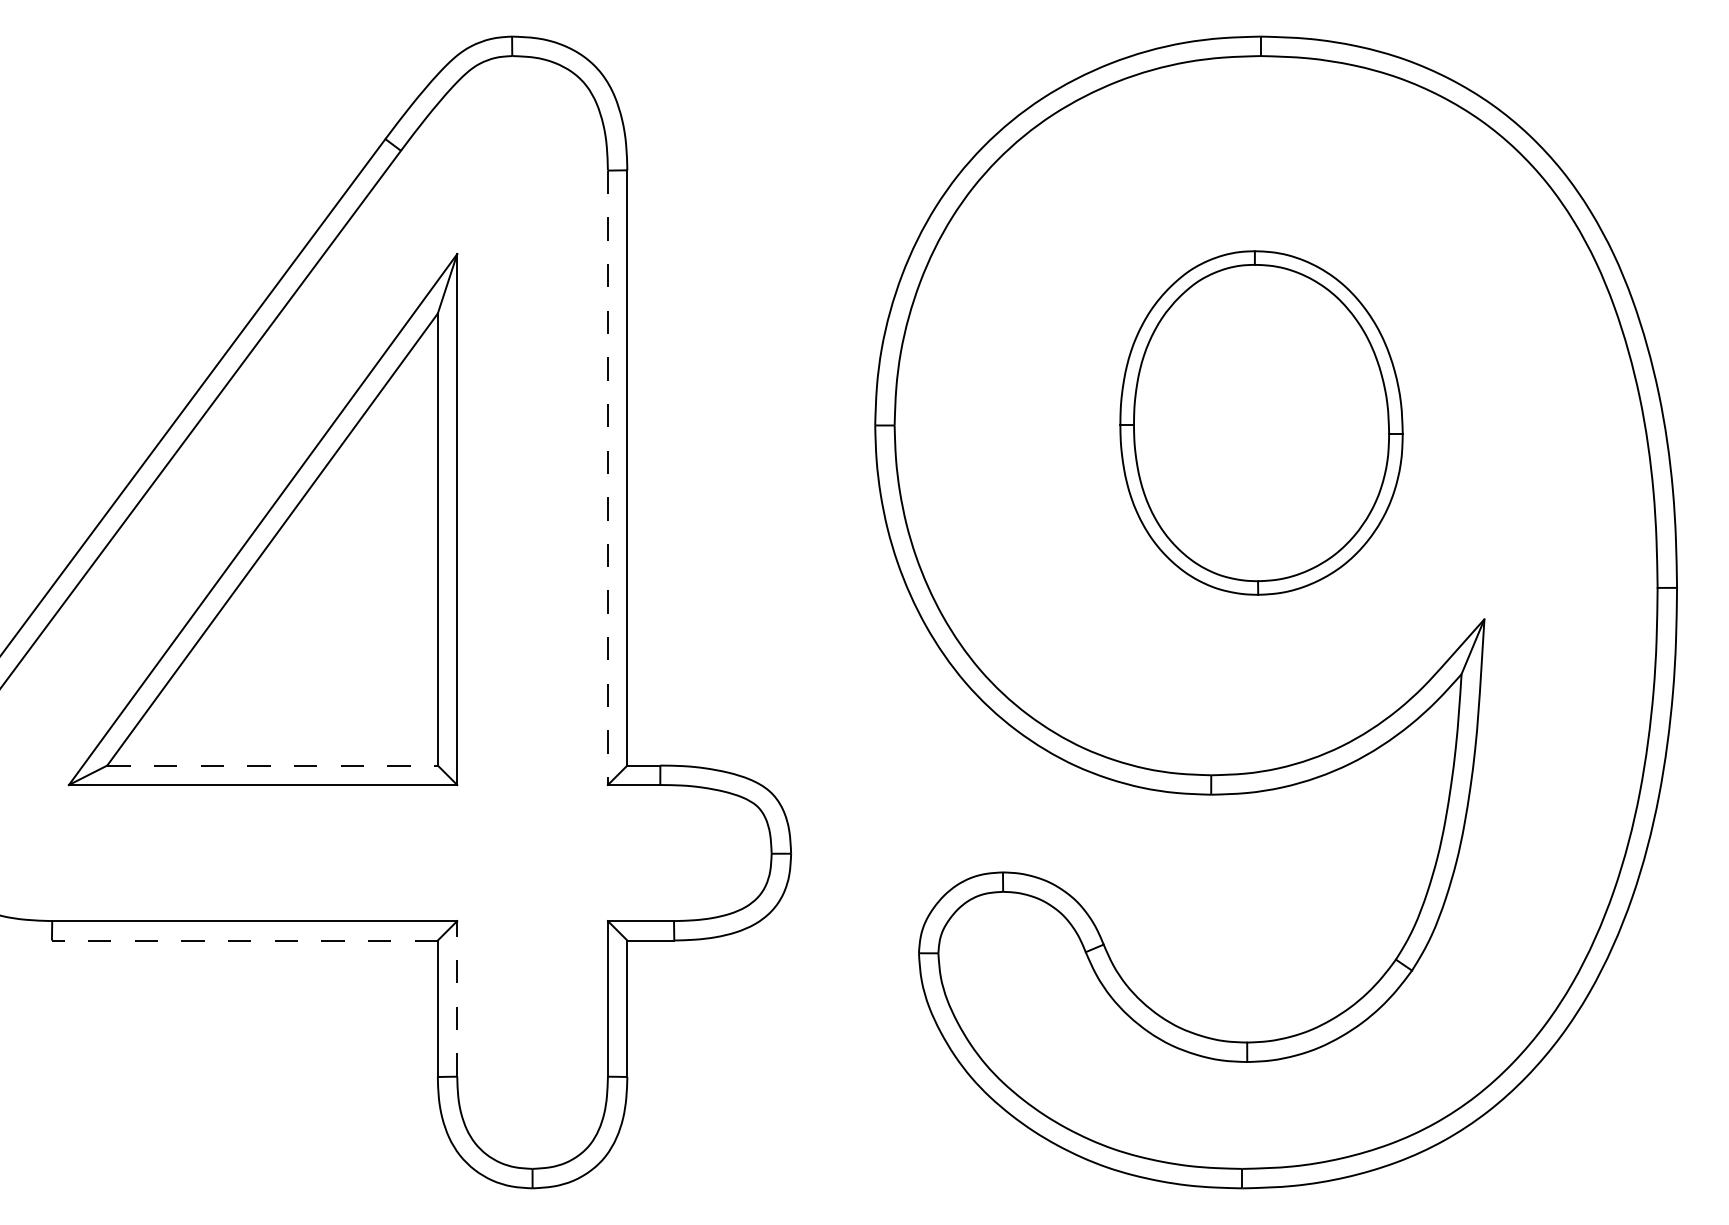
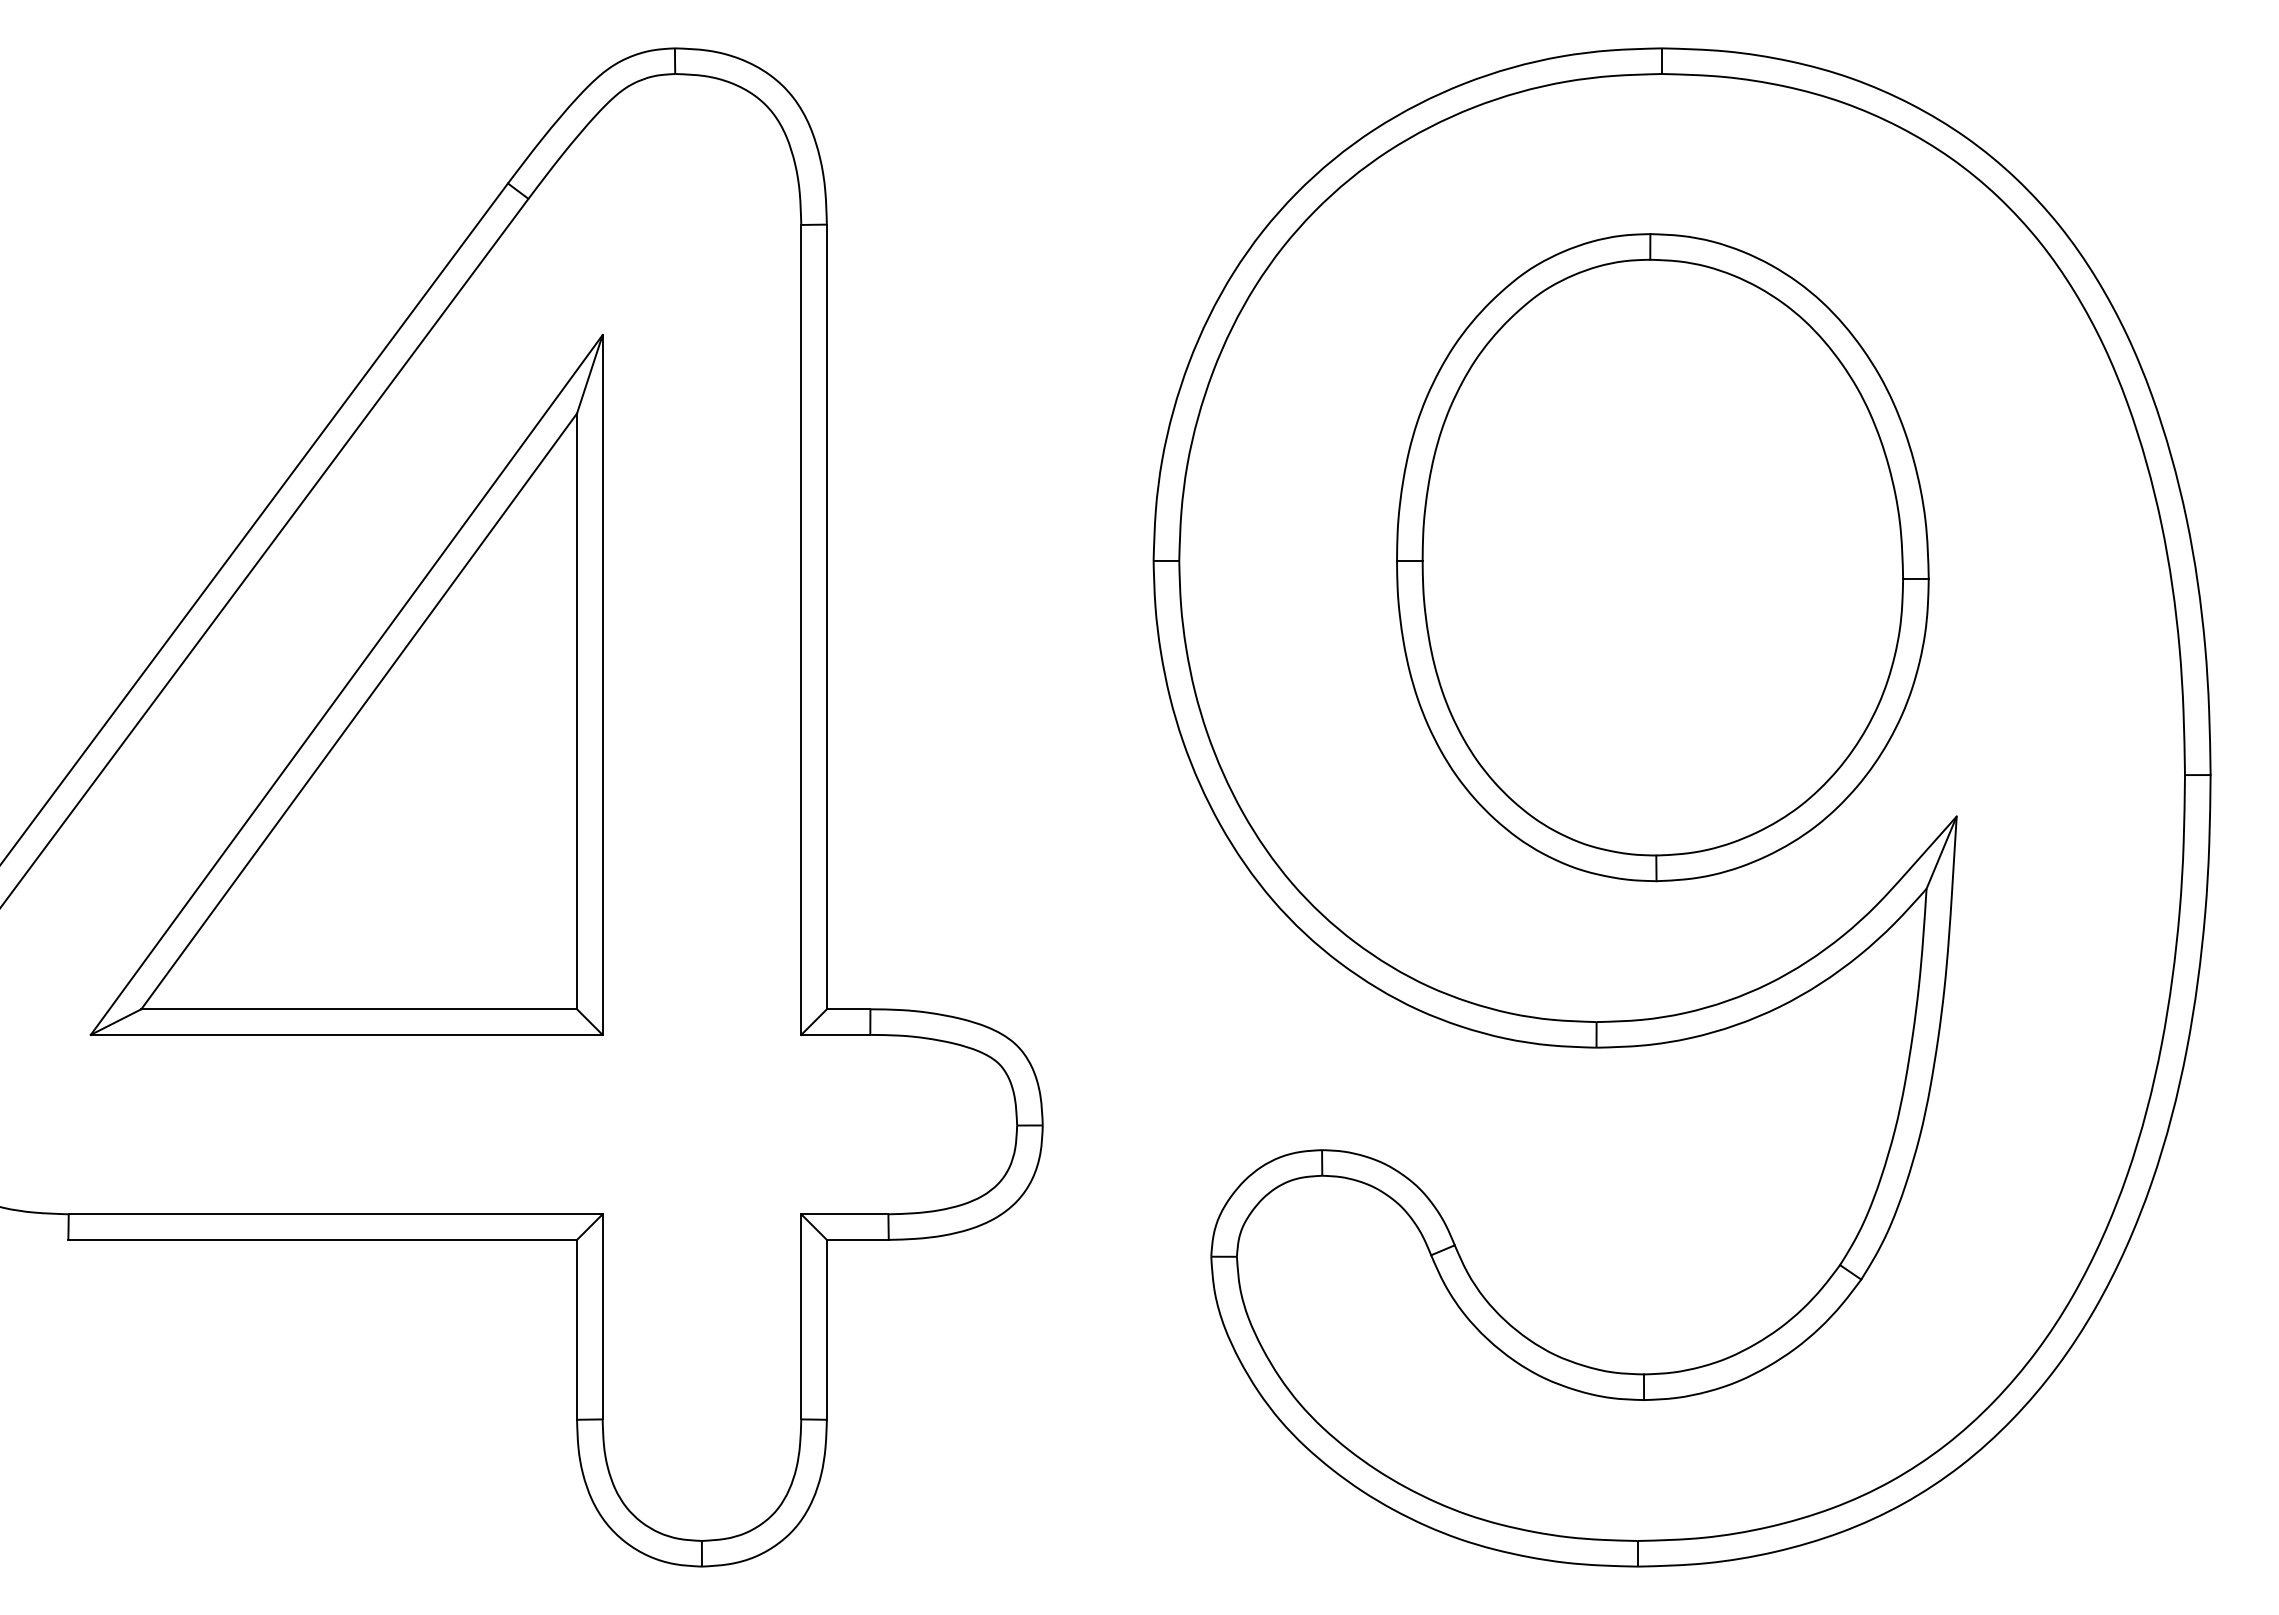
part: (1261, 422) -> (1662, 557), size x1.43
line: (608, 477) -> (801, 629), dashed -> solid
line: (272, 765) -> (359, 1009), dashed -> solid
line: (244, 940) -> (322, 1239), dashed -> solid
line: (457, 998) -> (602, 1316), dashed -> solid

